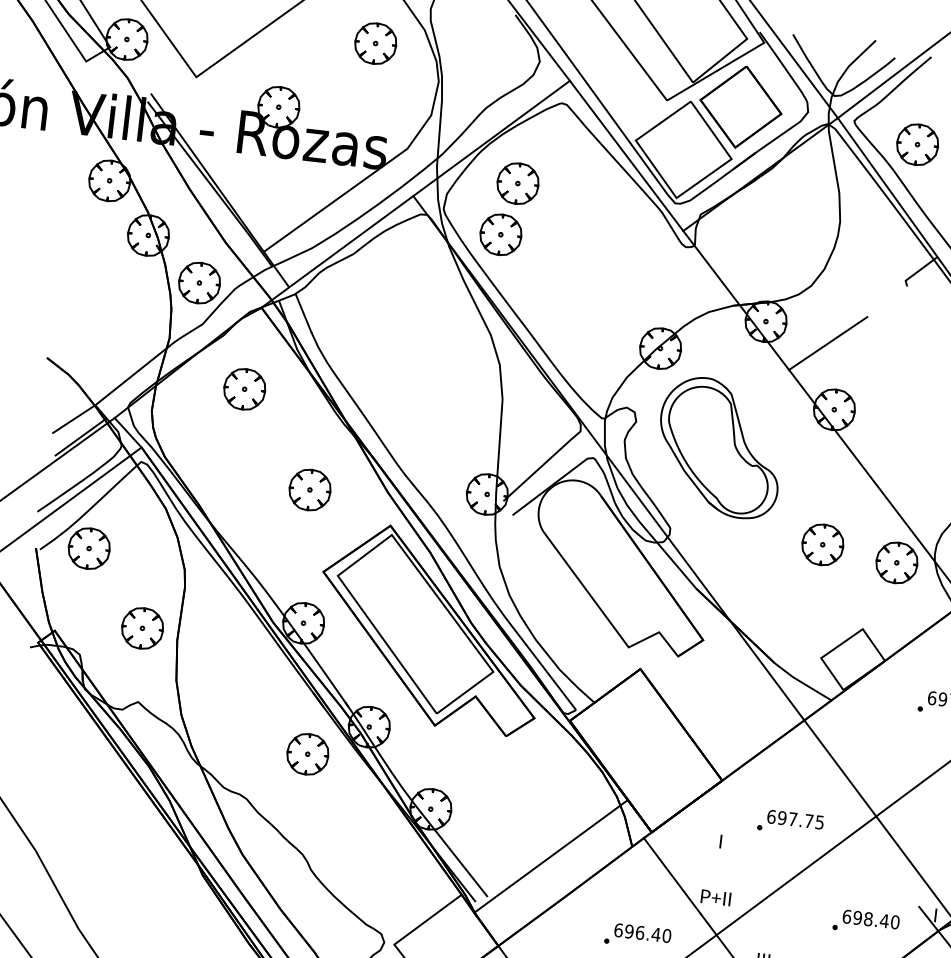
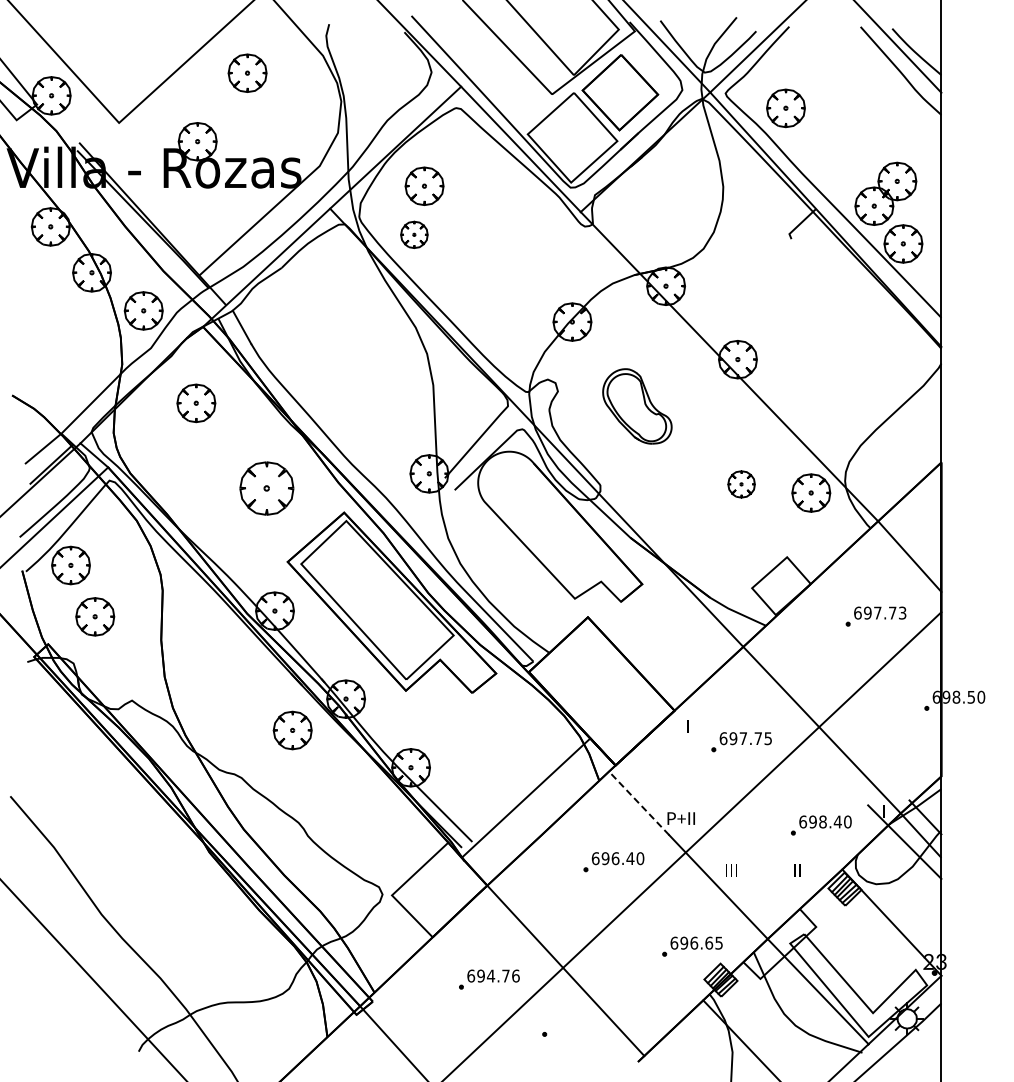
part: (375, 42) -> (247, 72), moved
part: (501, 234) -> (414, 234), size x0.7
line: (828, 343) -> (725, 299), removed
part: (720, 447) -> (637, 406), size x0.6
part: (309, 489) -> (266, 488), size x1.4
part: (822, 544) -> (741, 484), size x0.7
part: (142, 628) -> (95, 616), moved
text: (720, 841) -> (687, 726), moved
line: (672, 876) -> (639, 803), solid -> dashed

